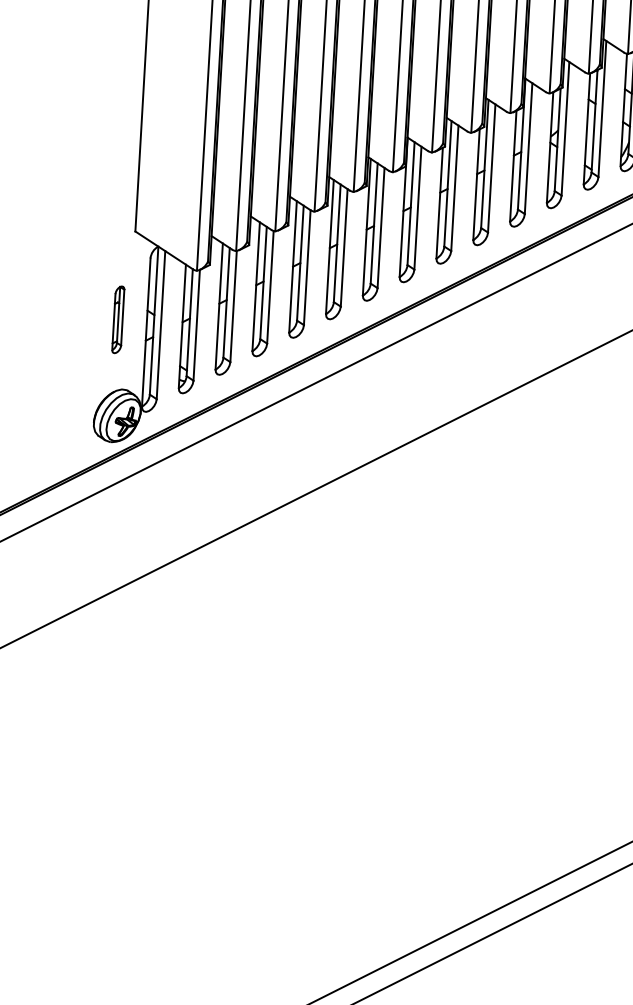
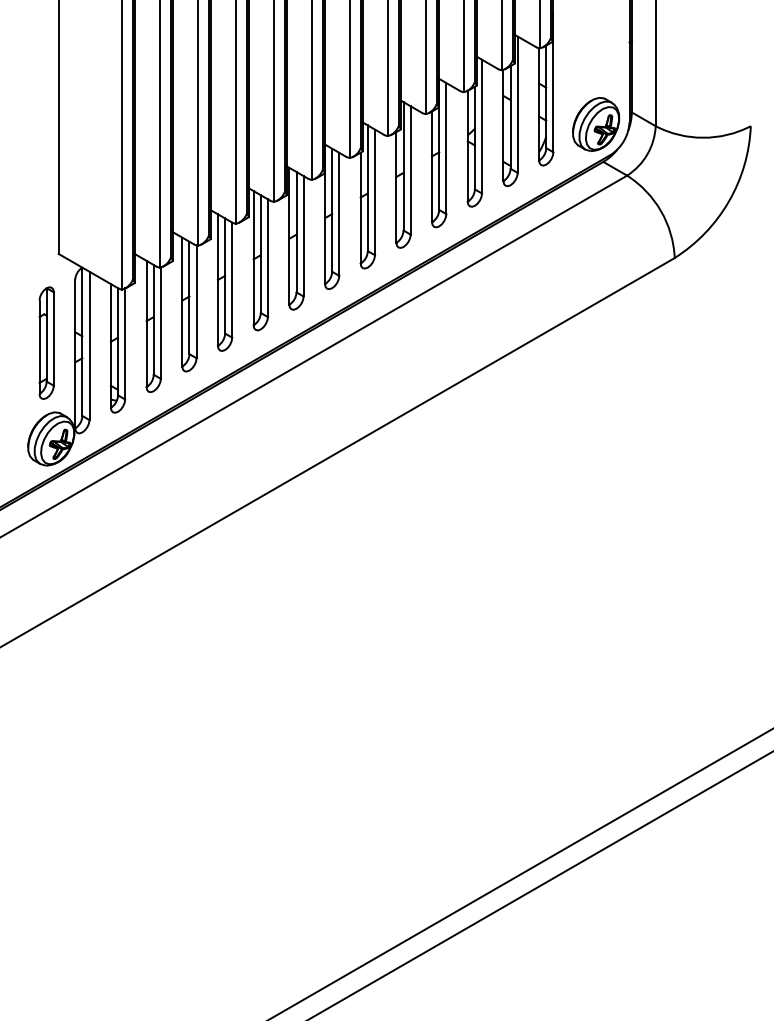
part: (118, 319) -> (46, 342), size x1.67

